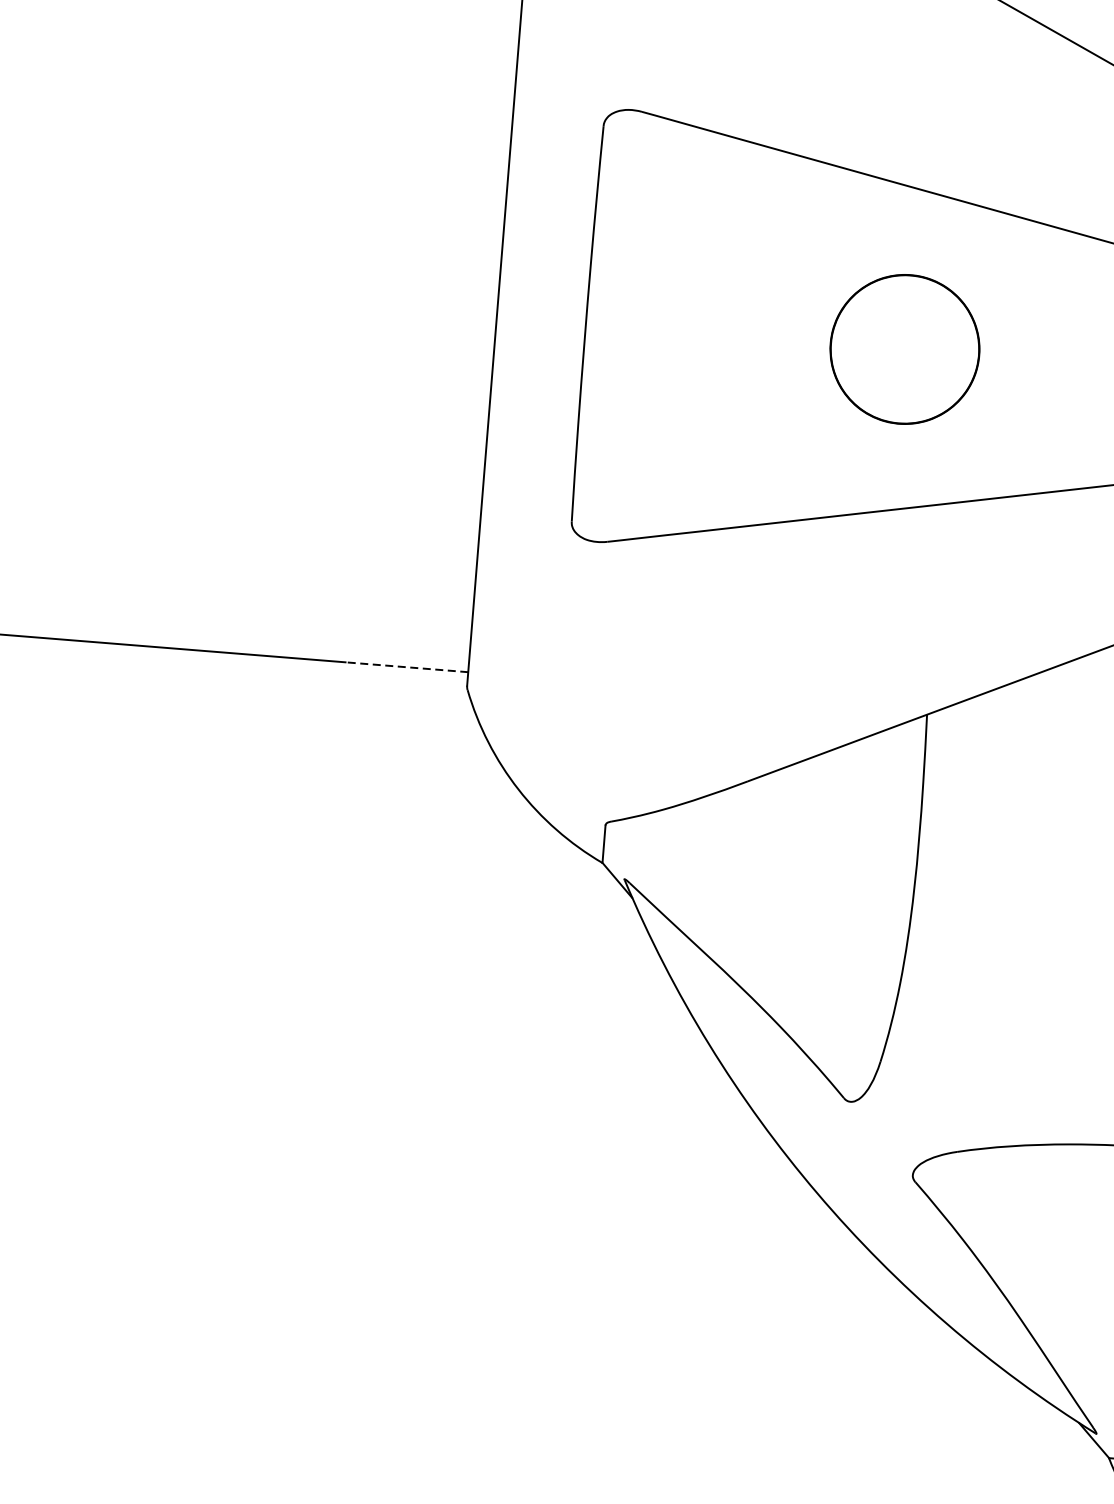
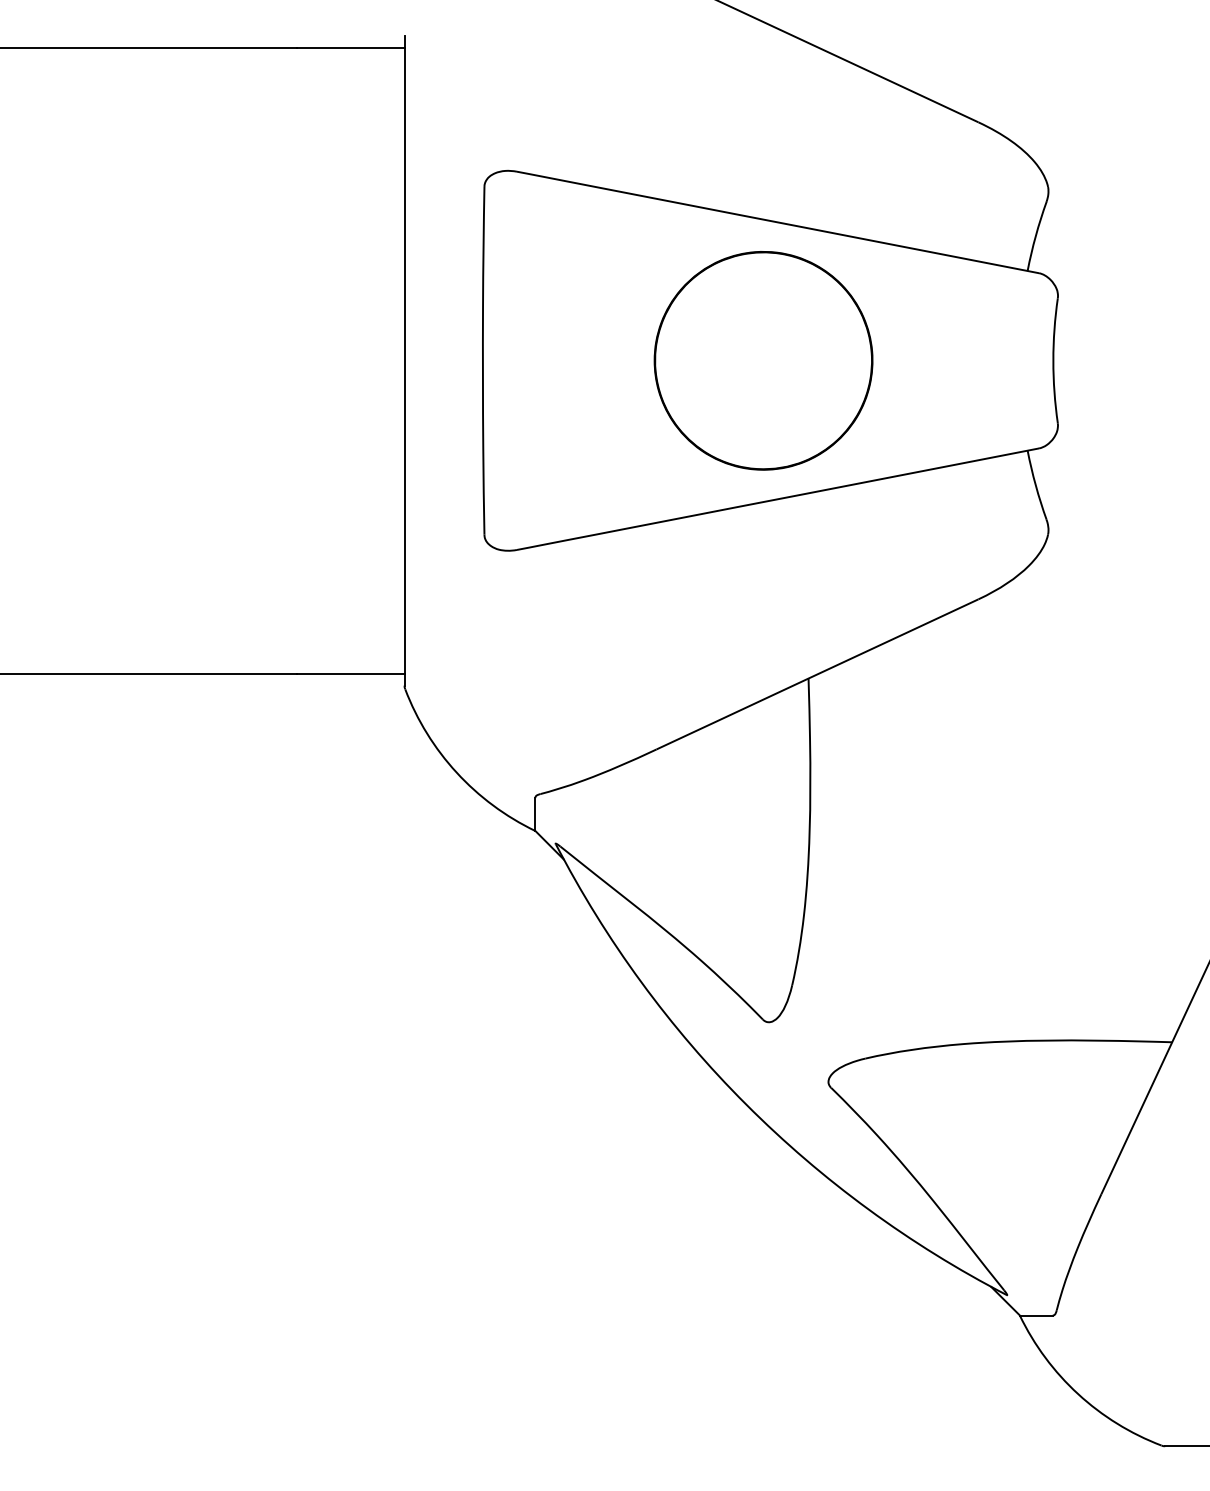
part: (904, 349) -> (763, 360), size x1.67
line: (406, 667) -> (350, 673), dashed -> solid

